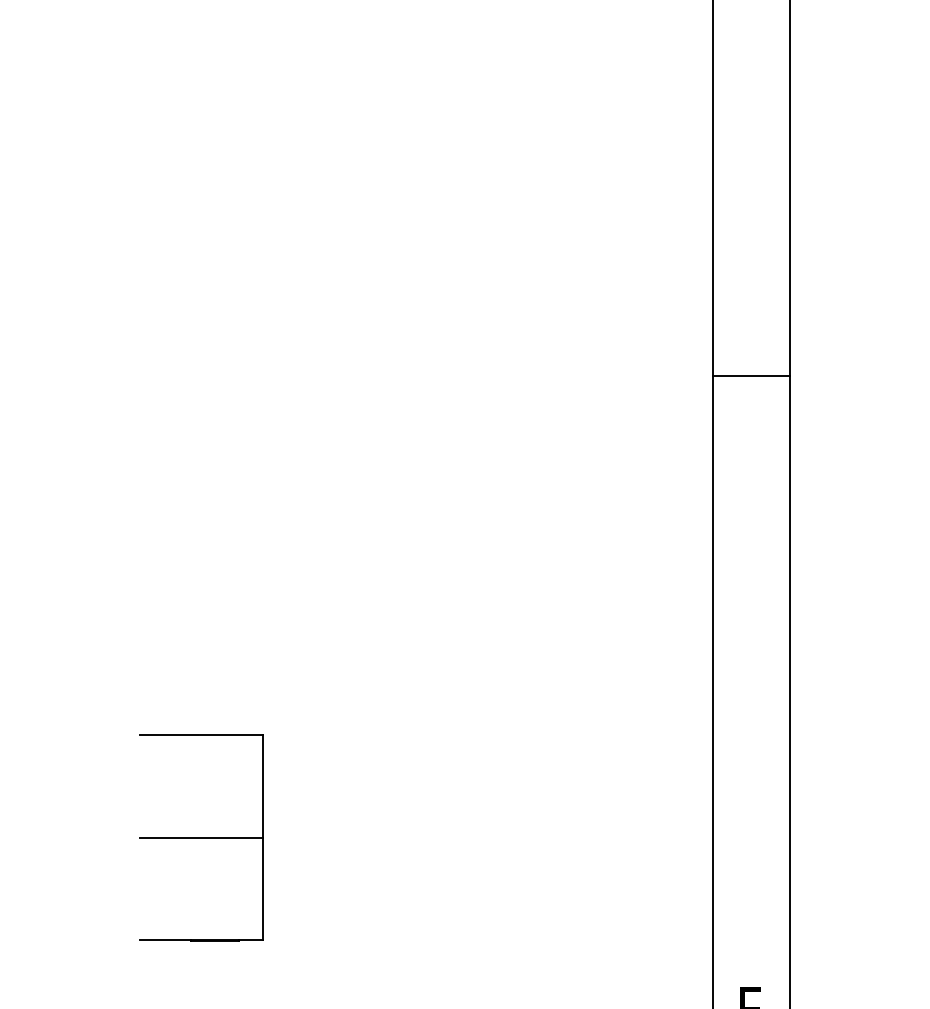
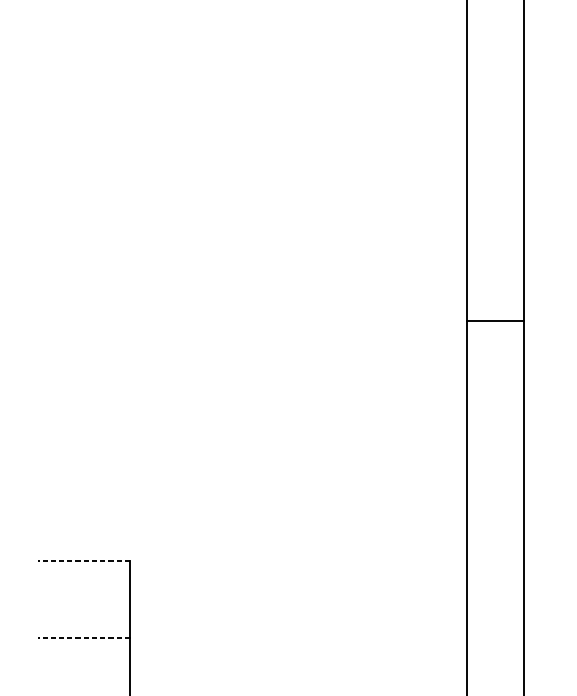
line: (751, 376) -> (495, 321), moved
line: (201, 734) -> (84, 560), solid -> dashed
line: (201, 837) -> (84, 637), solid -> dashed

